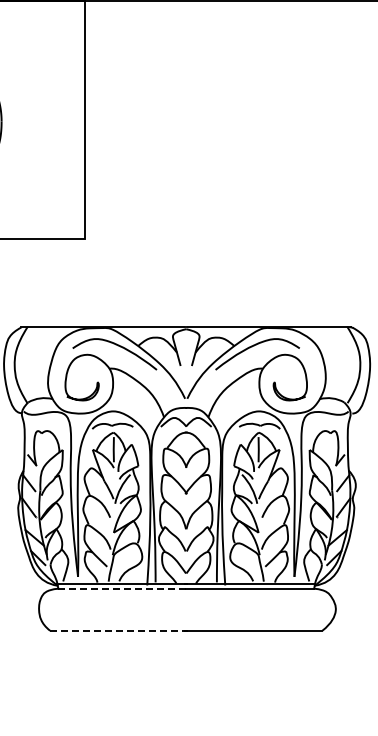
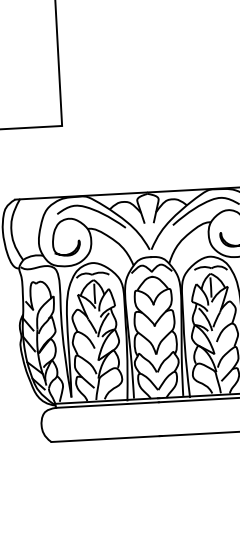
line: (122, 588) -> (107, 404), dashed -> solid
line: (118, 630) -> (106, 438), dashed -> solid

